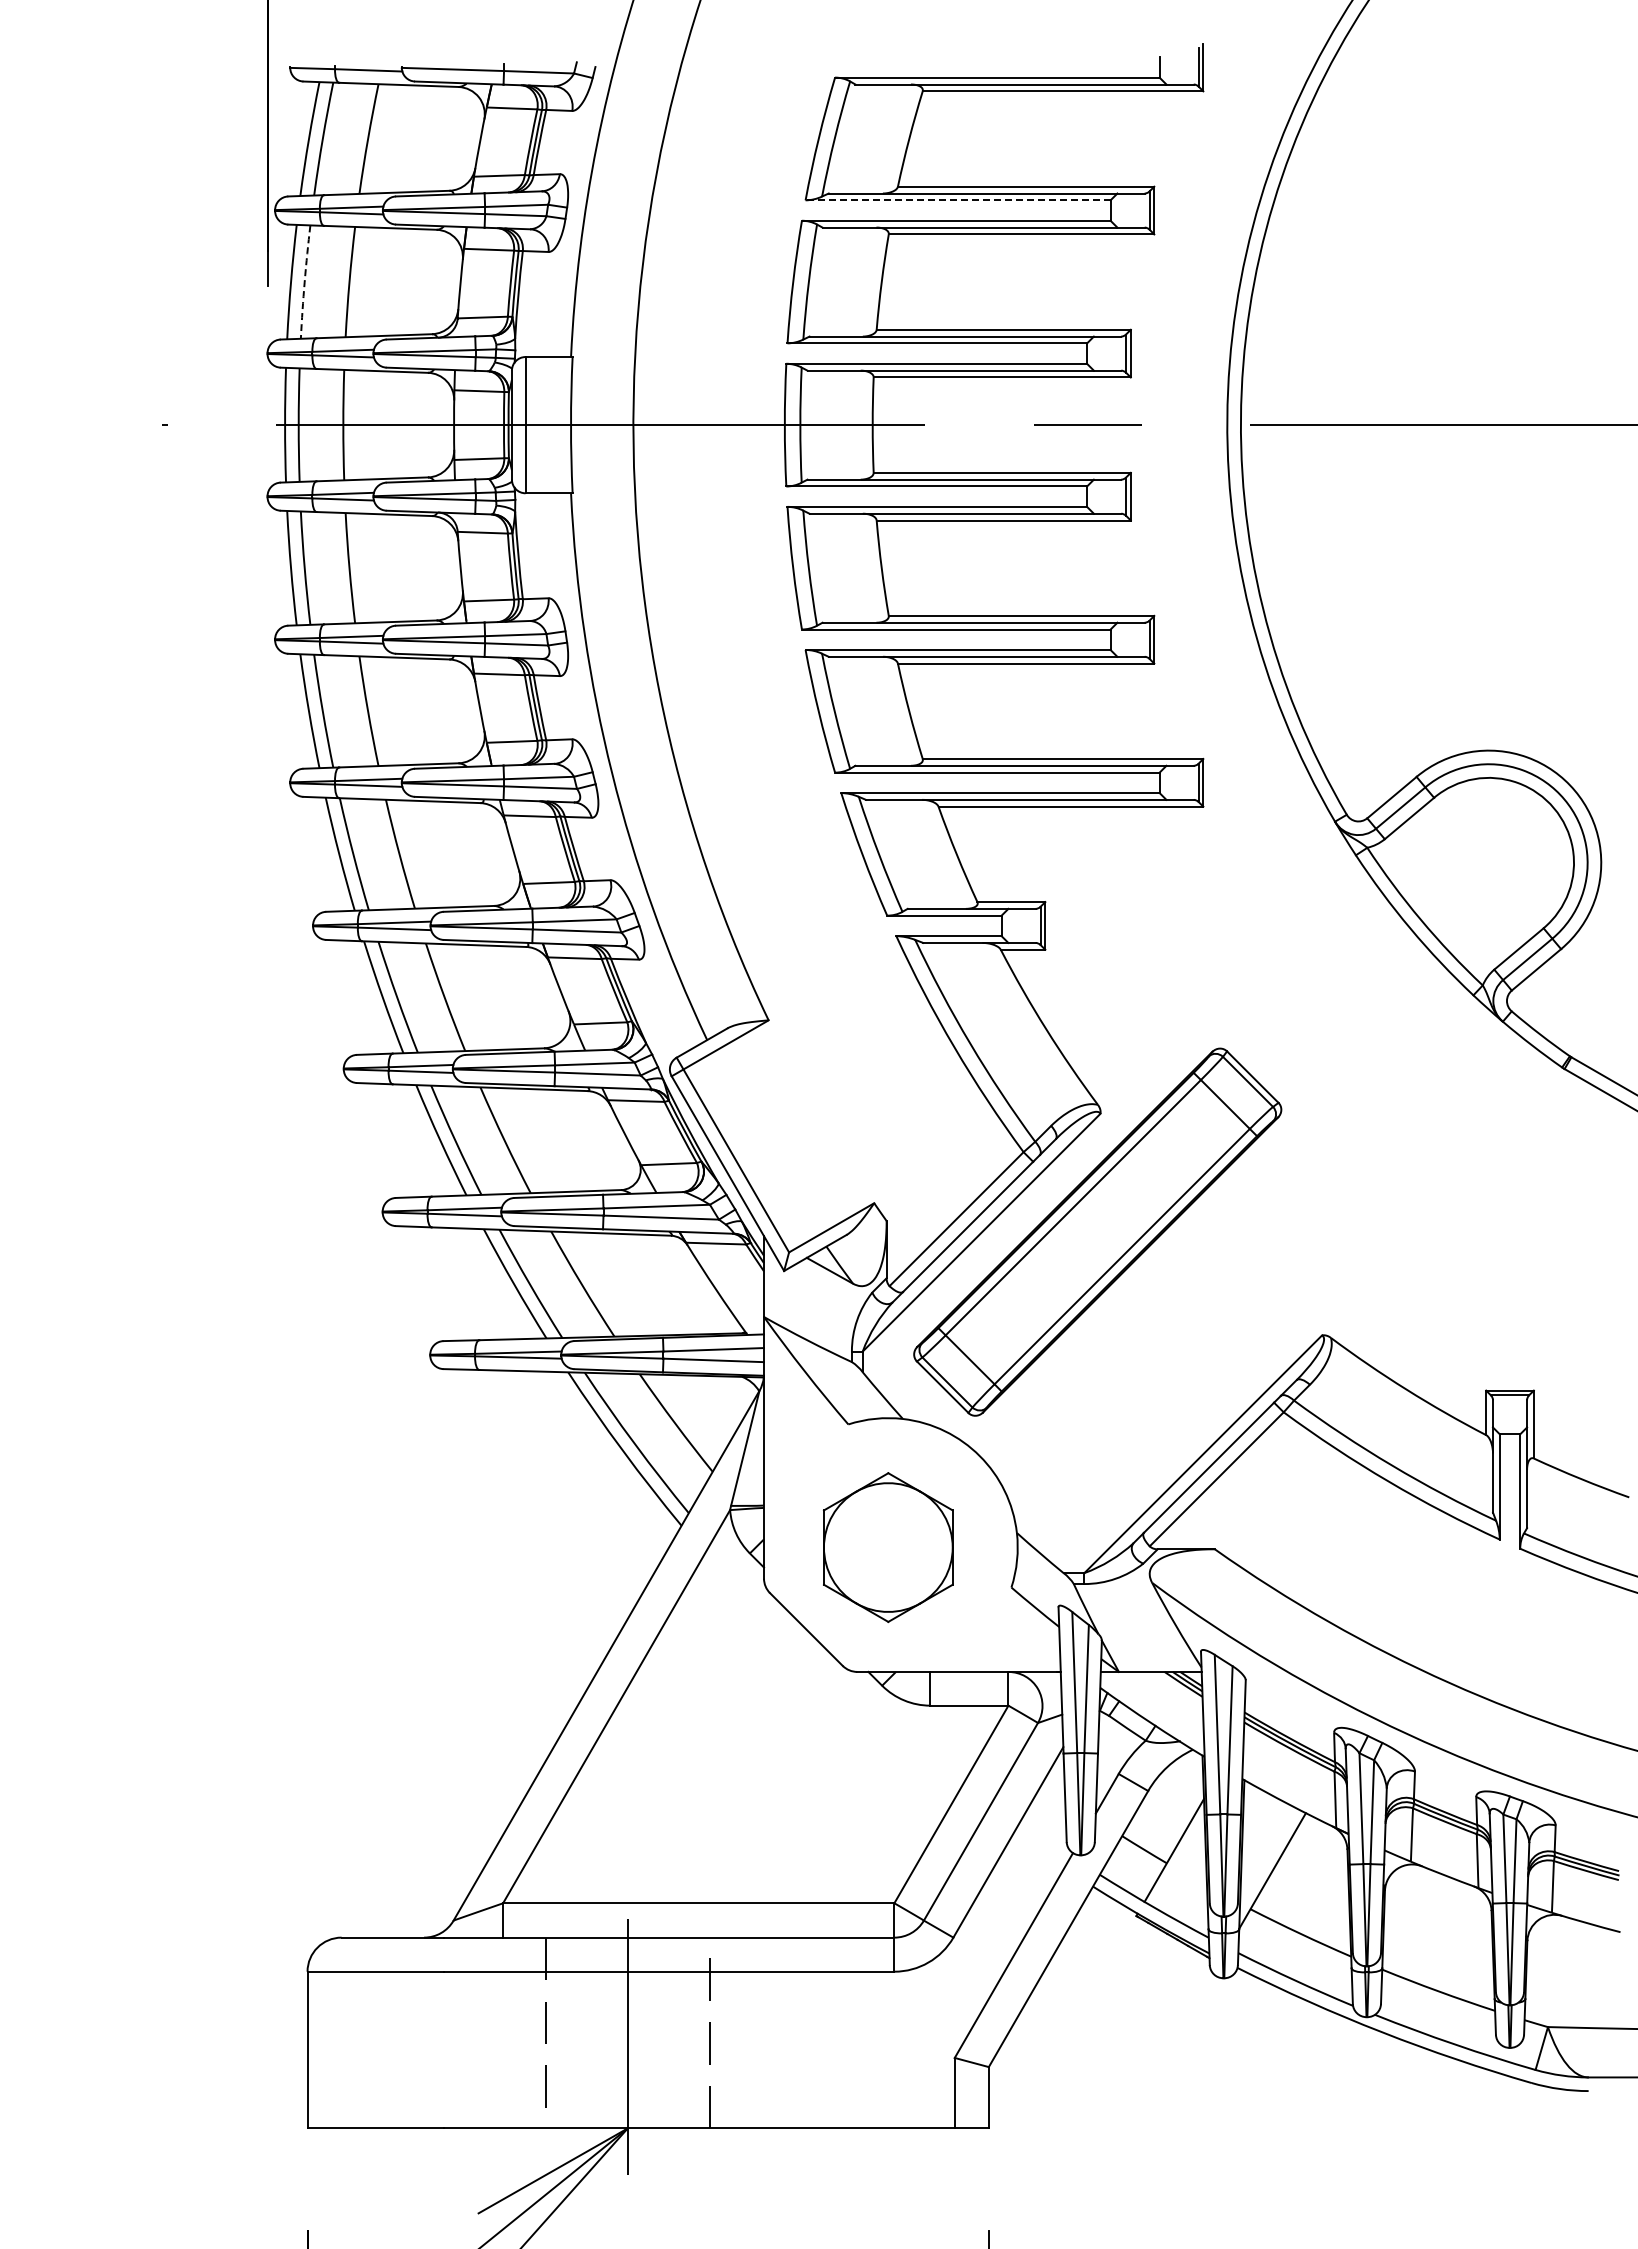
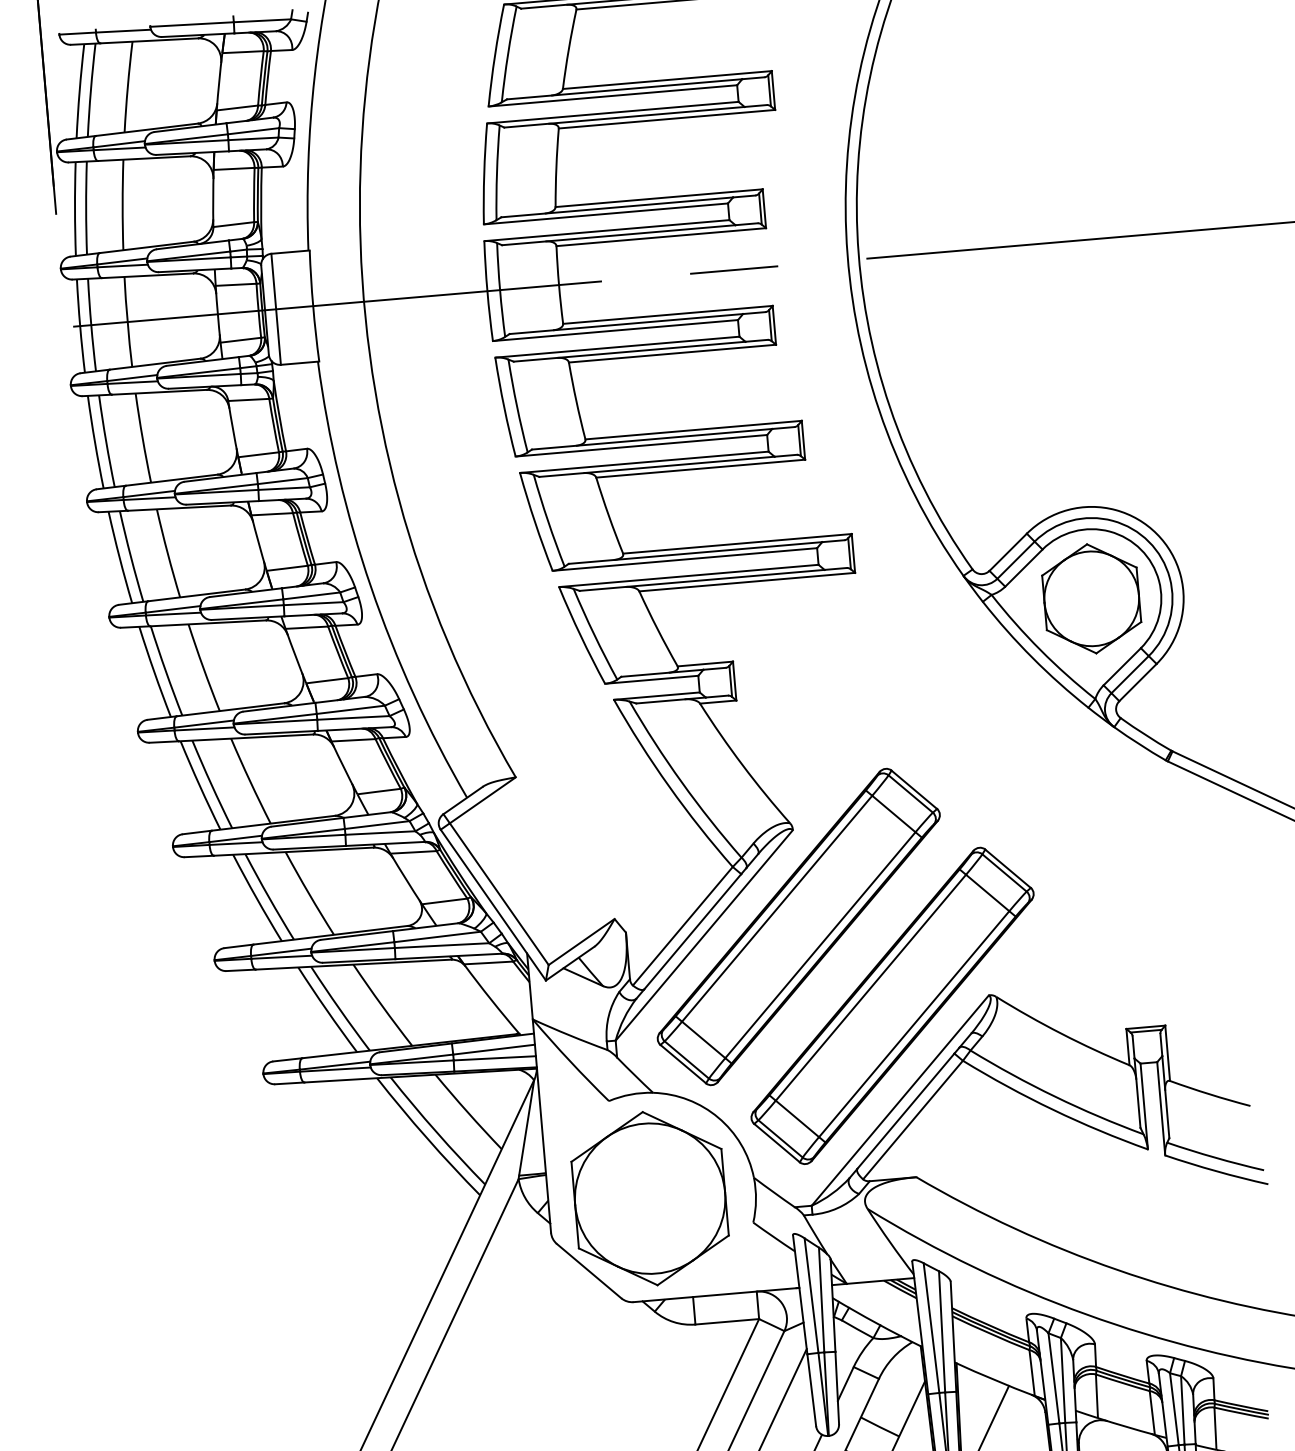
line: (958, 200) -> (613, 95), dashed -> solid
arc: (304, 282) -> (86, 208), dashed -> solid
part: (1488, 862) -> (1091, 598), added
part: (1203, 1337) -> (892, 1005), added
part: (888, 1547) -> (650, 1198), size x1.43

